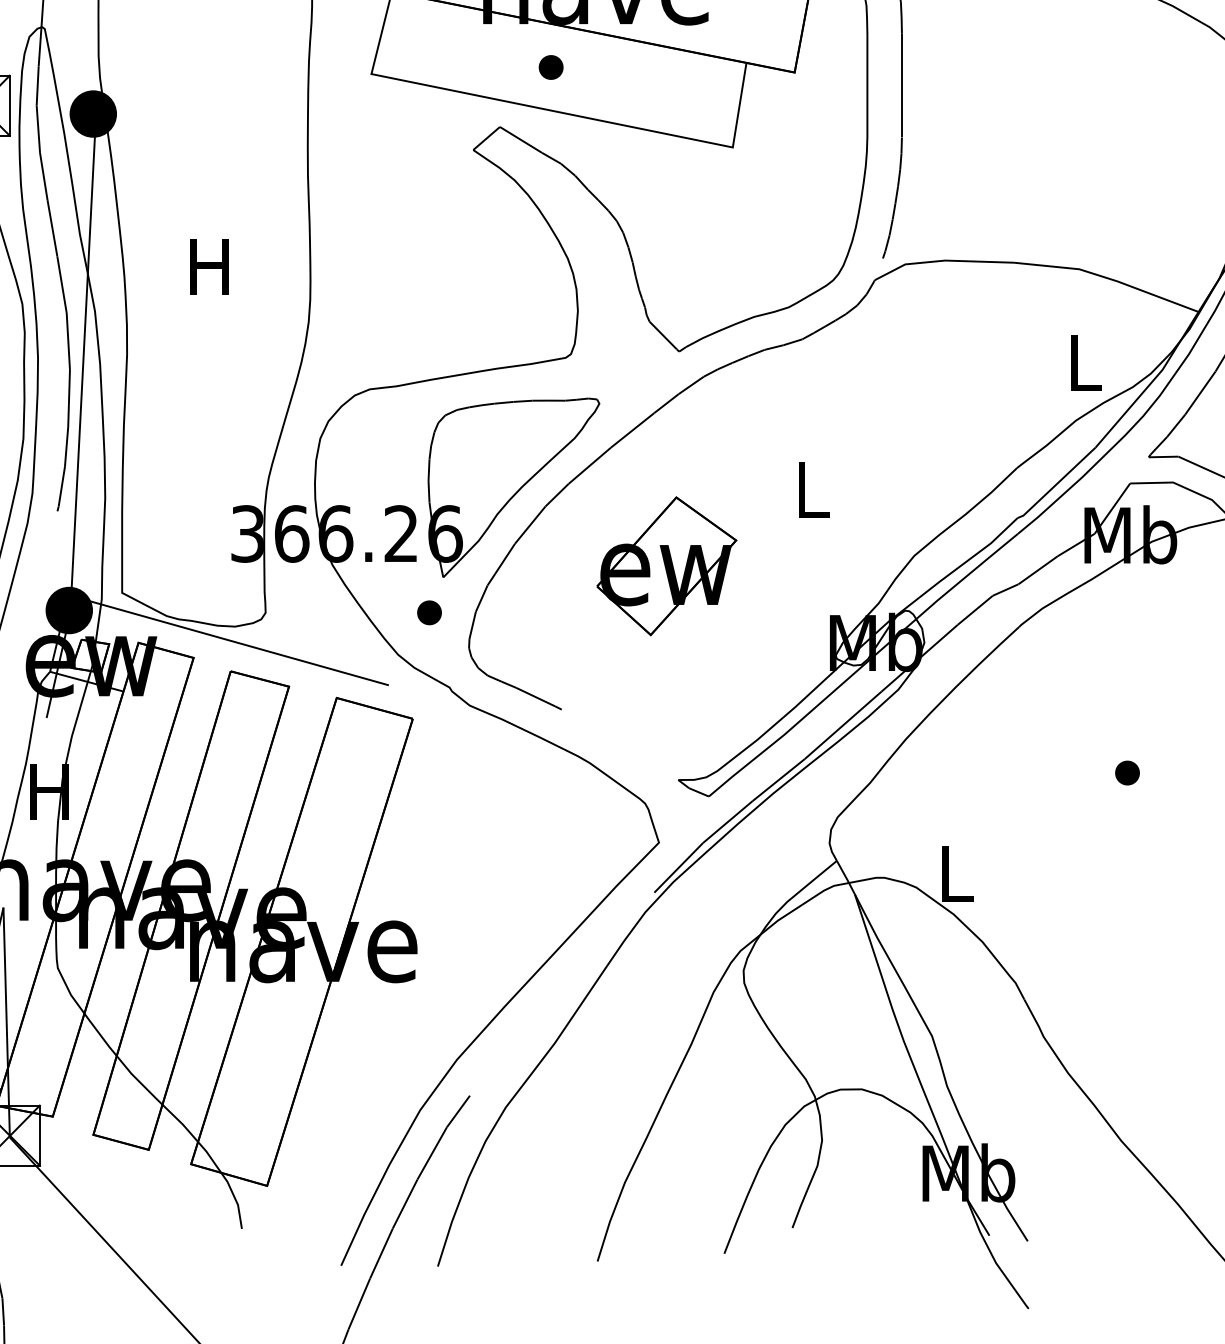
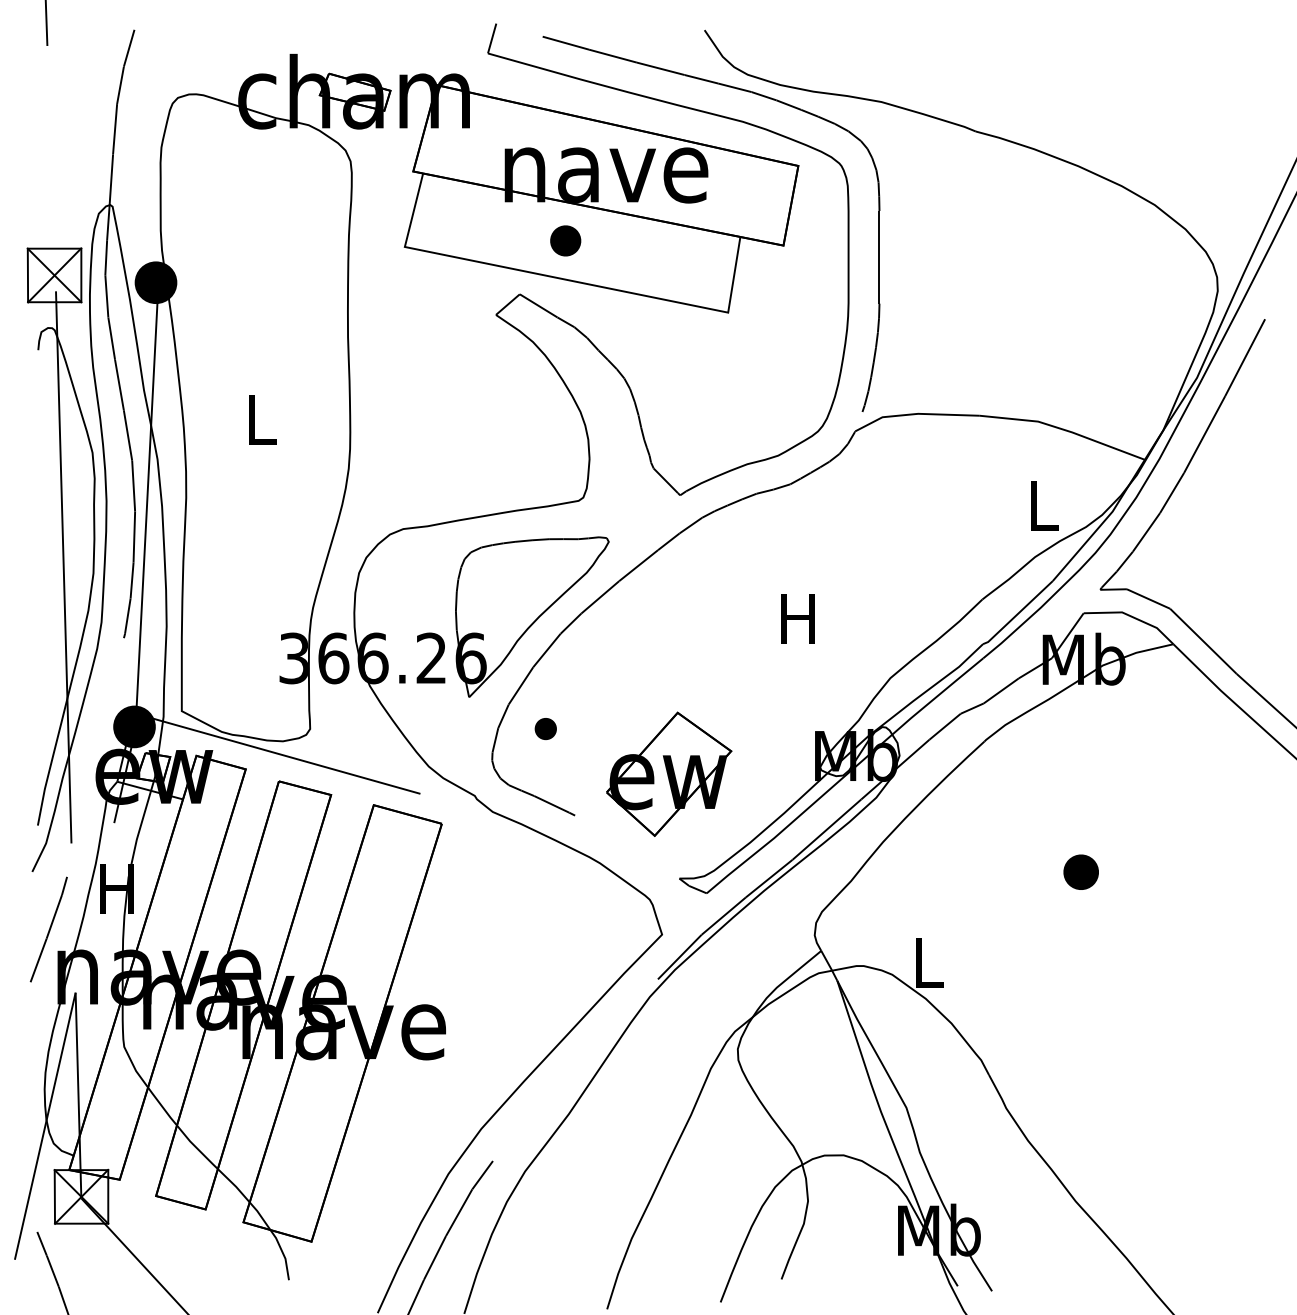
part: (551, 67) -> (565, 241), size x1.4
text: (208, 266) -> (259, 419), H -> L
text: (810, 489) -> (797, 618), L -> H
part: (667, 565) -> (669, 773), moved
part: (429, 613) -> (545, 729), moved
part: (1127, 773) -> (1081, 872), size x1.6

